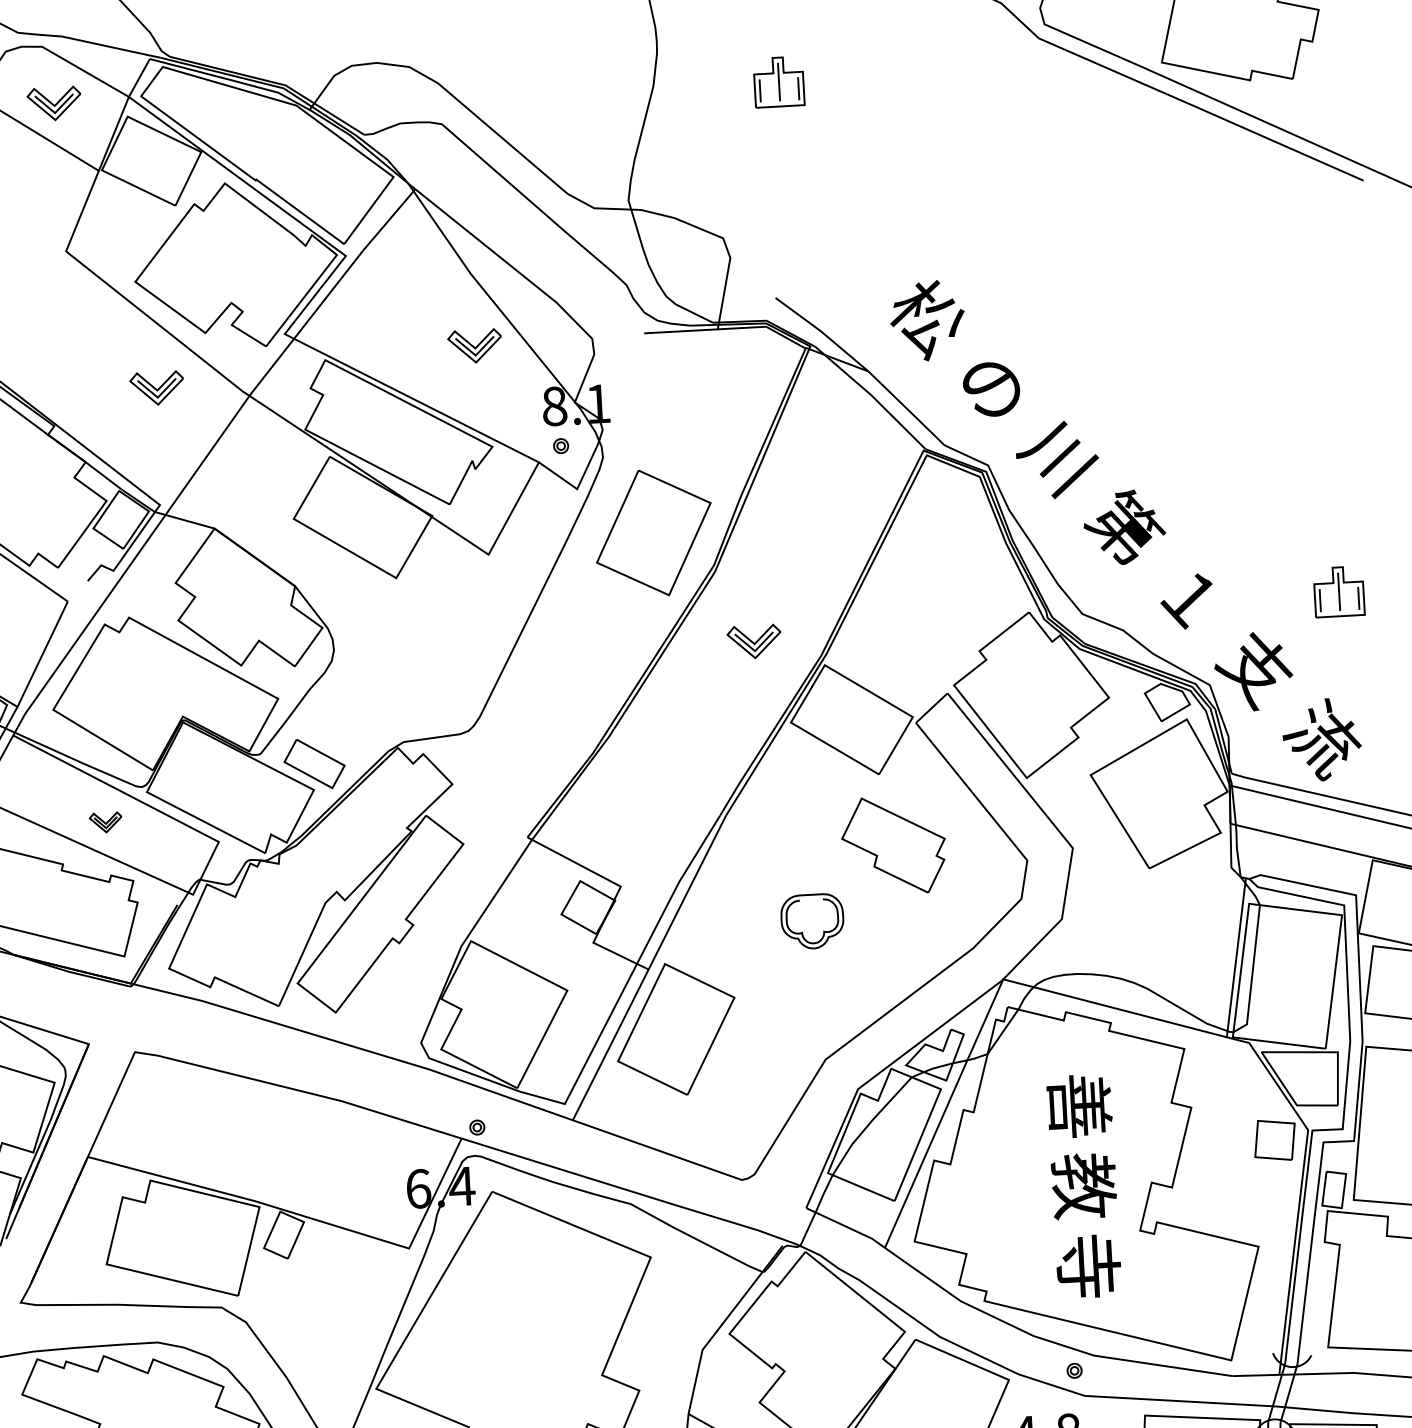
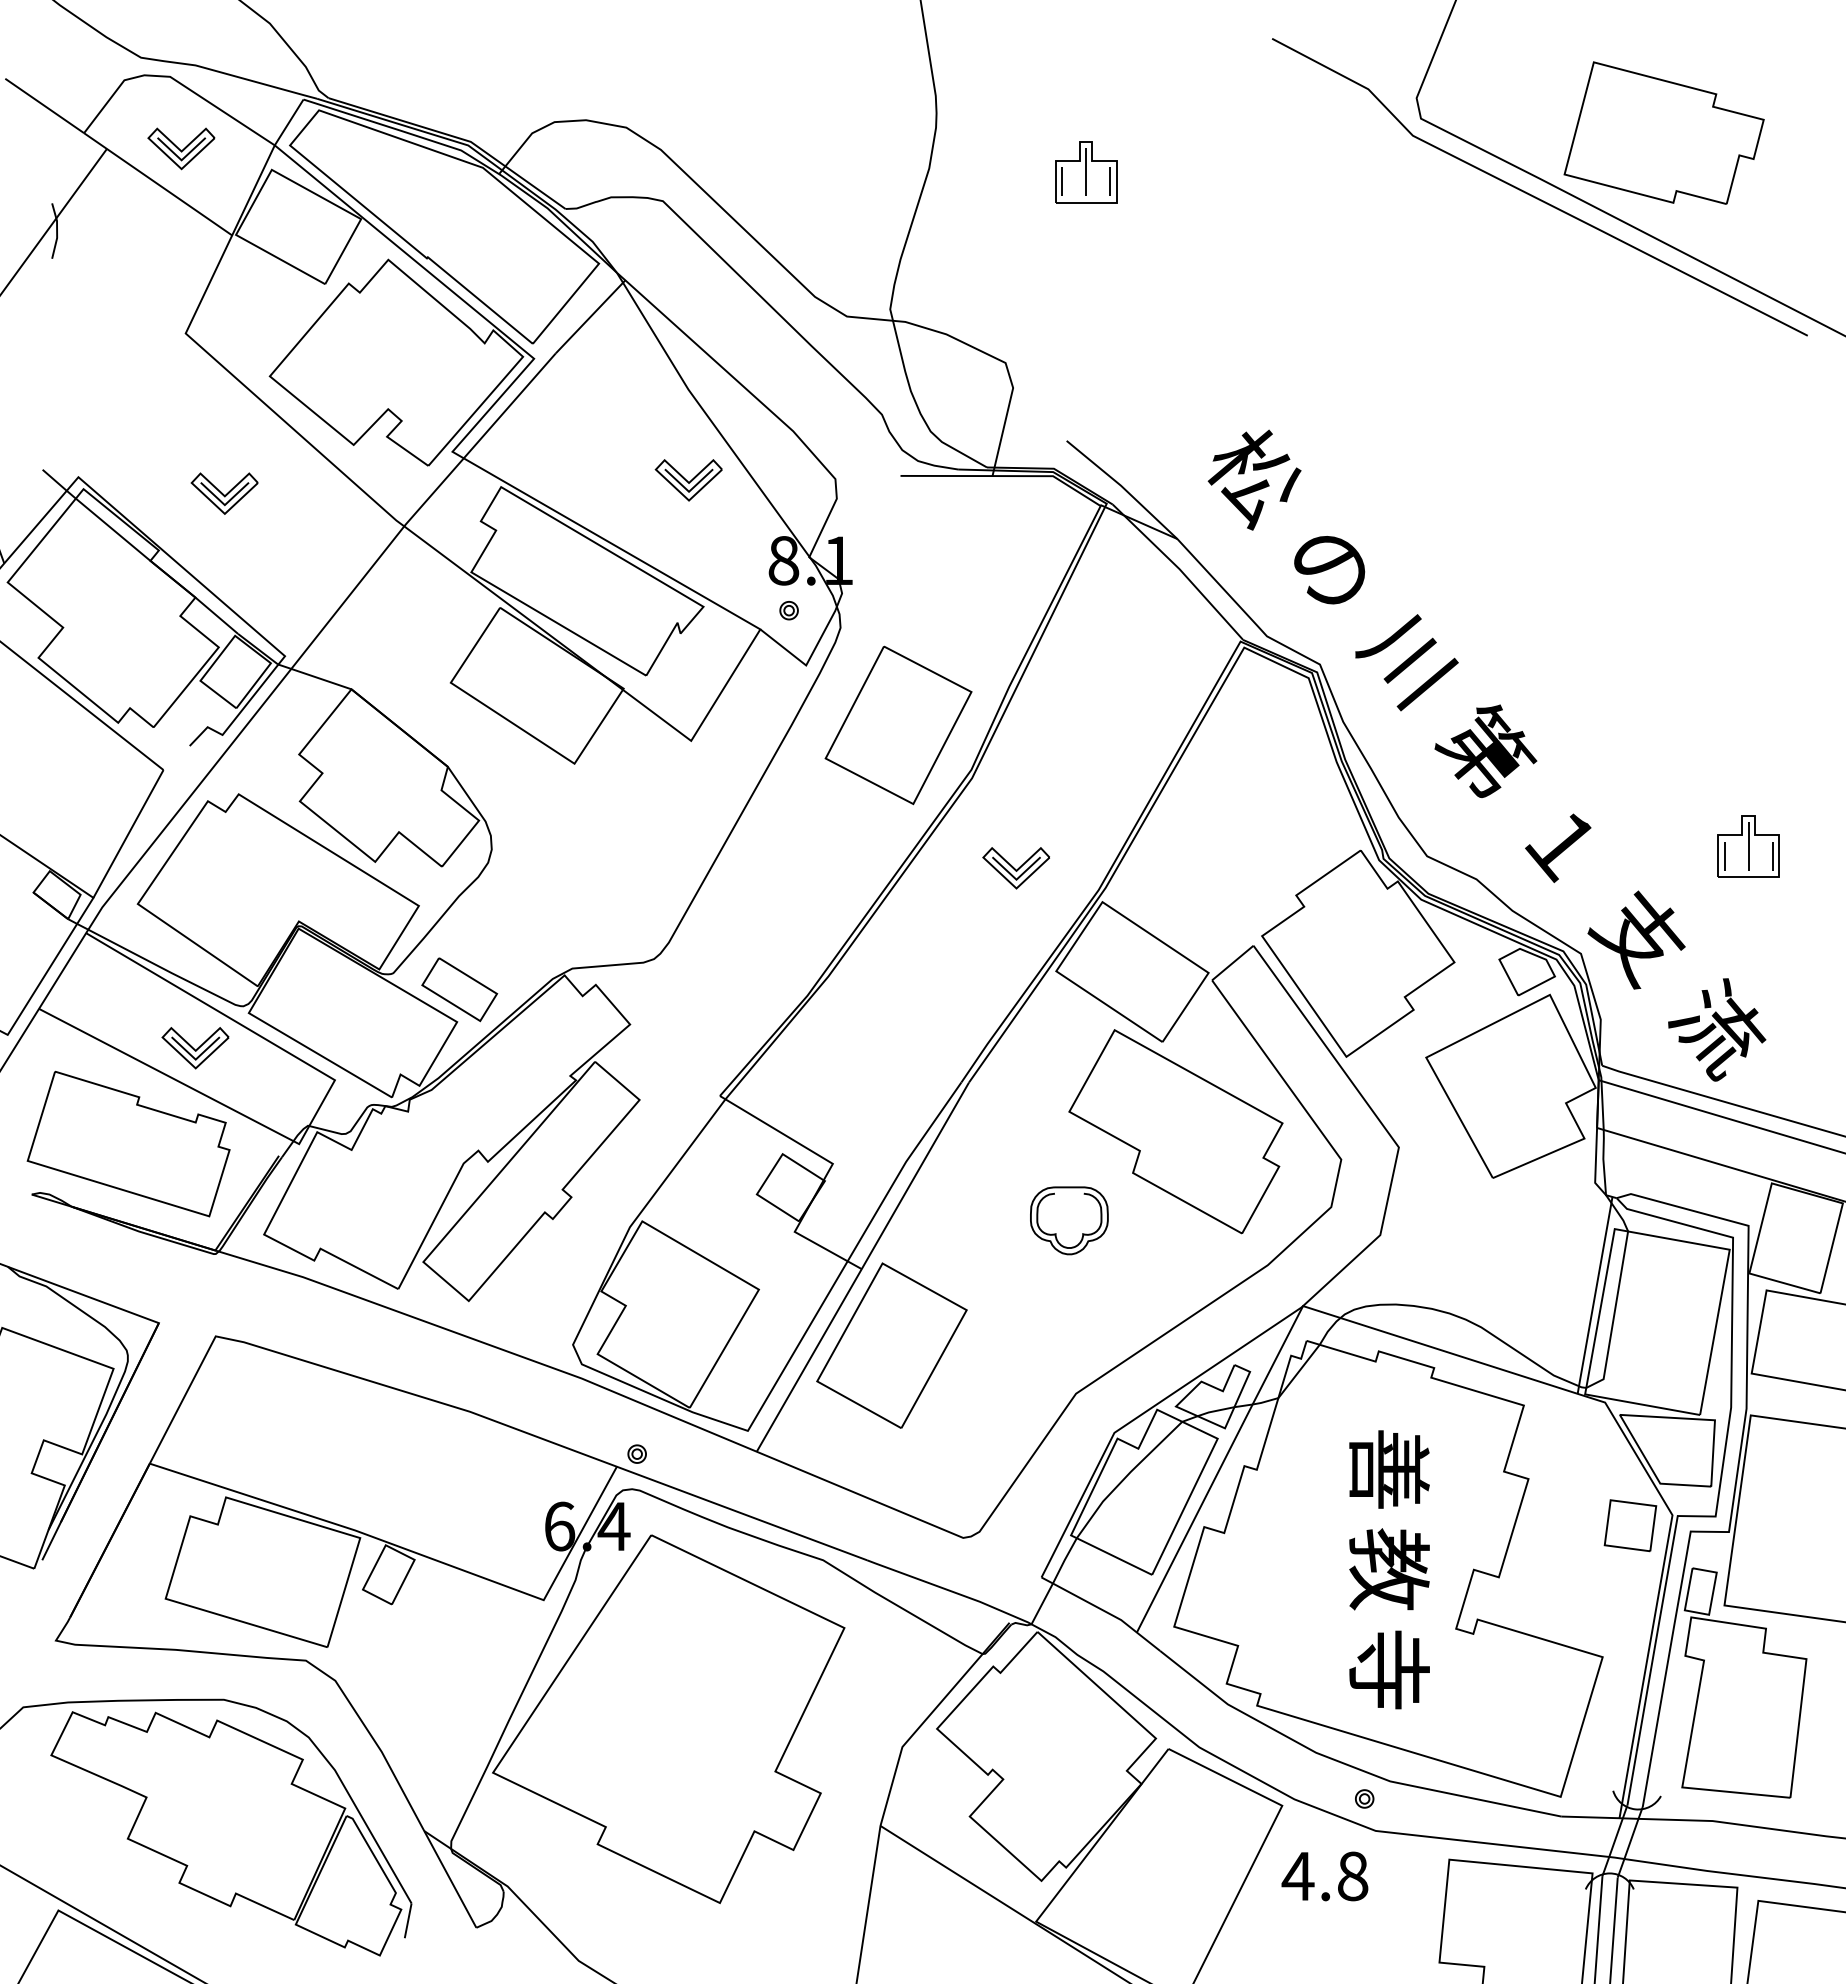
part: (157, 388) -> (224, 493), moved
part: (105, 822) -> (195, 1048), size x1.67
part: (893, 845) -> (1175, 1131), size x1.67

